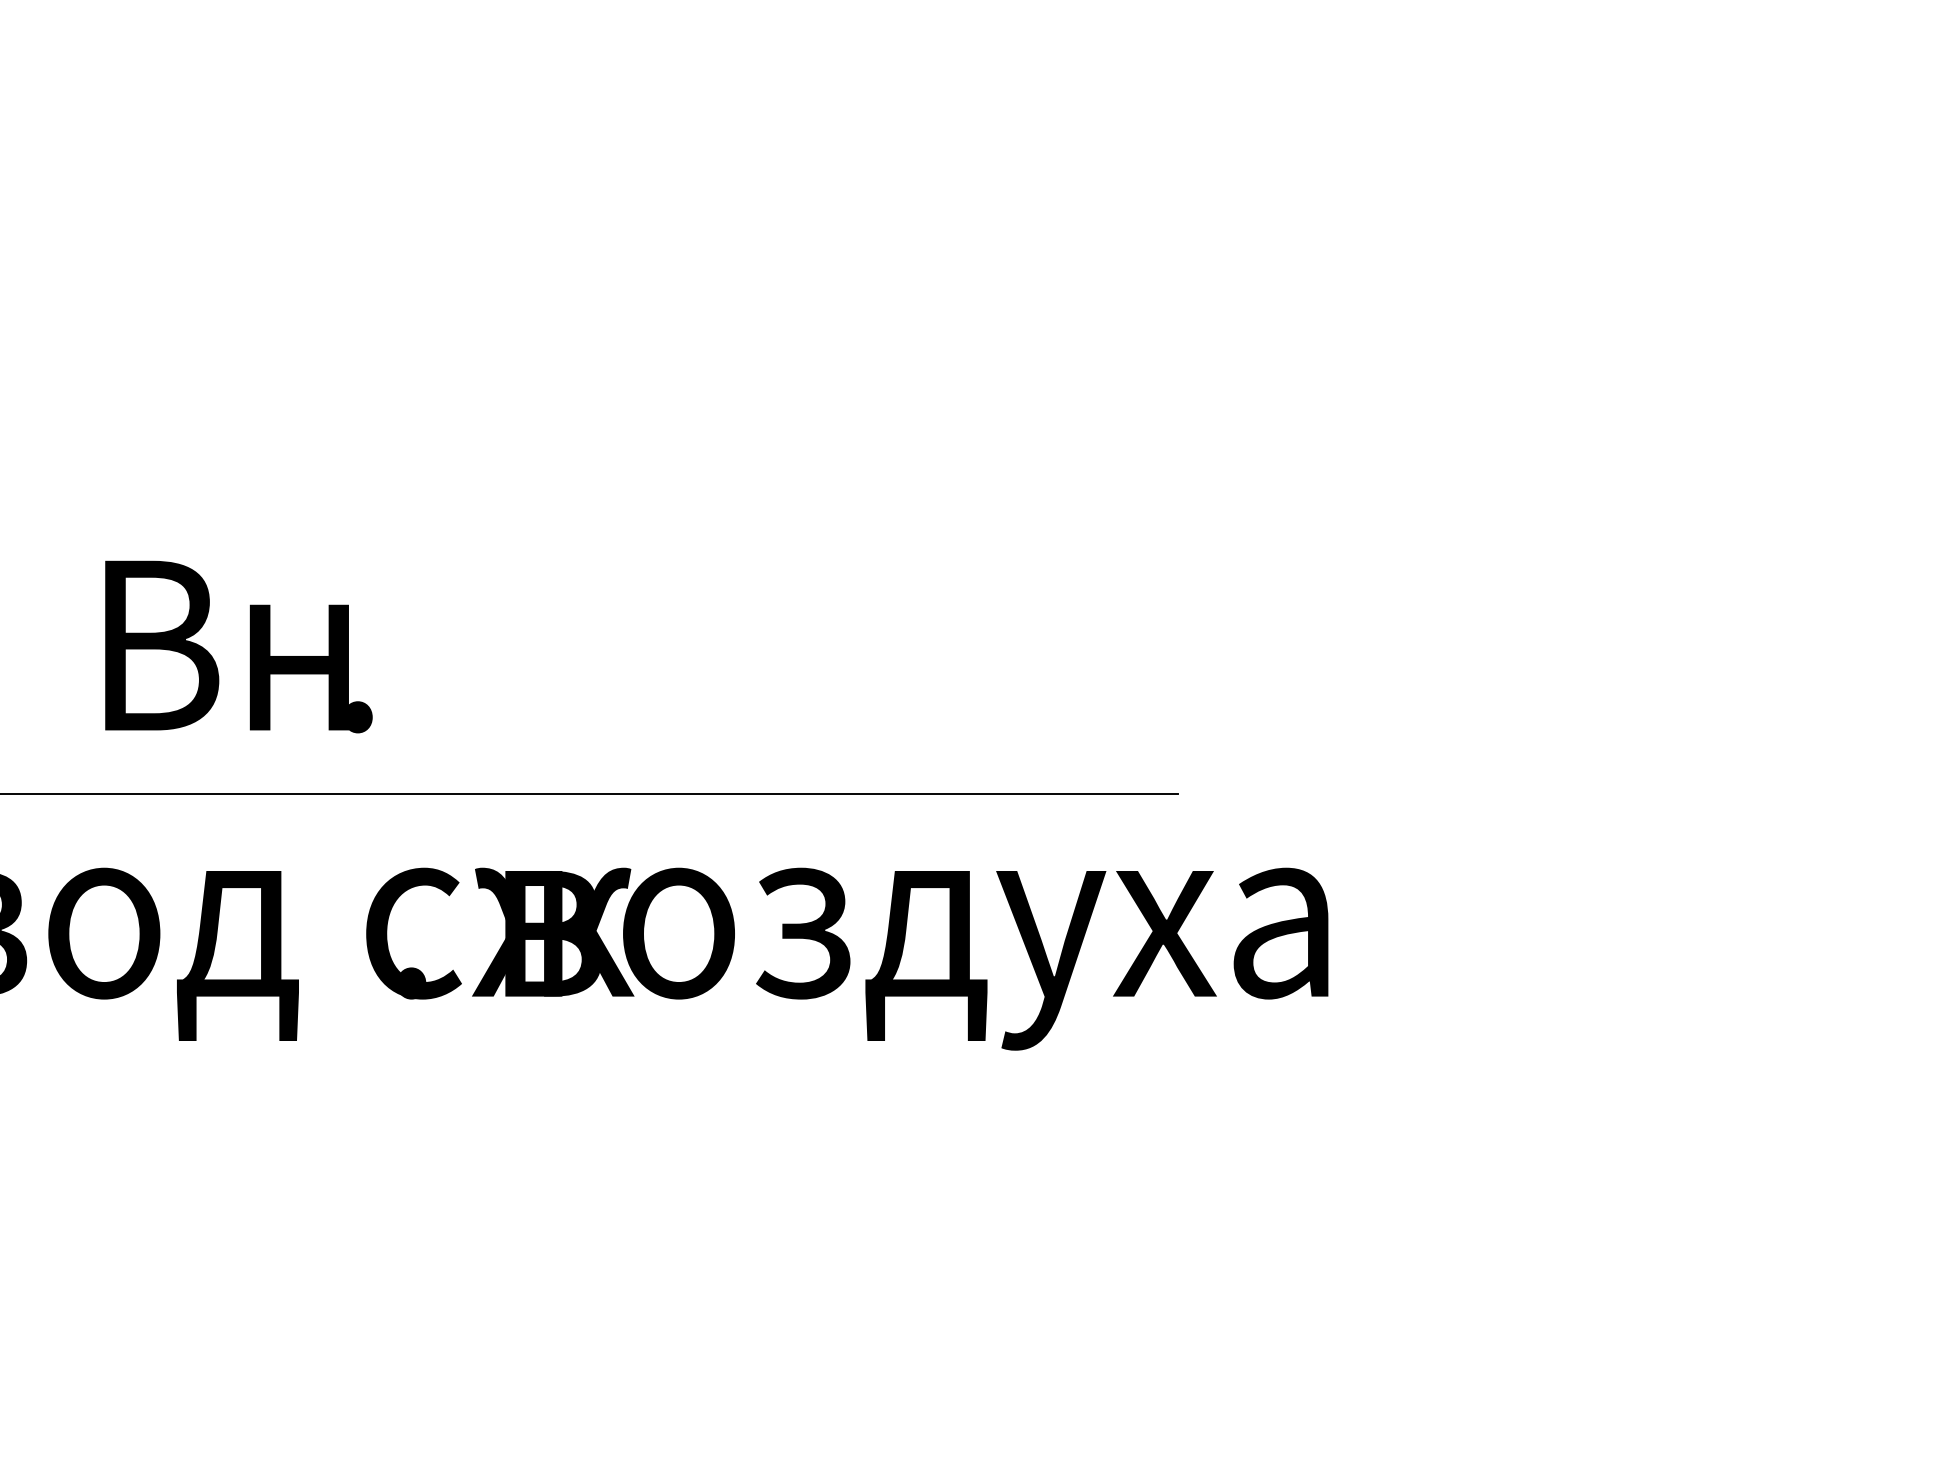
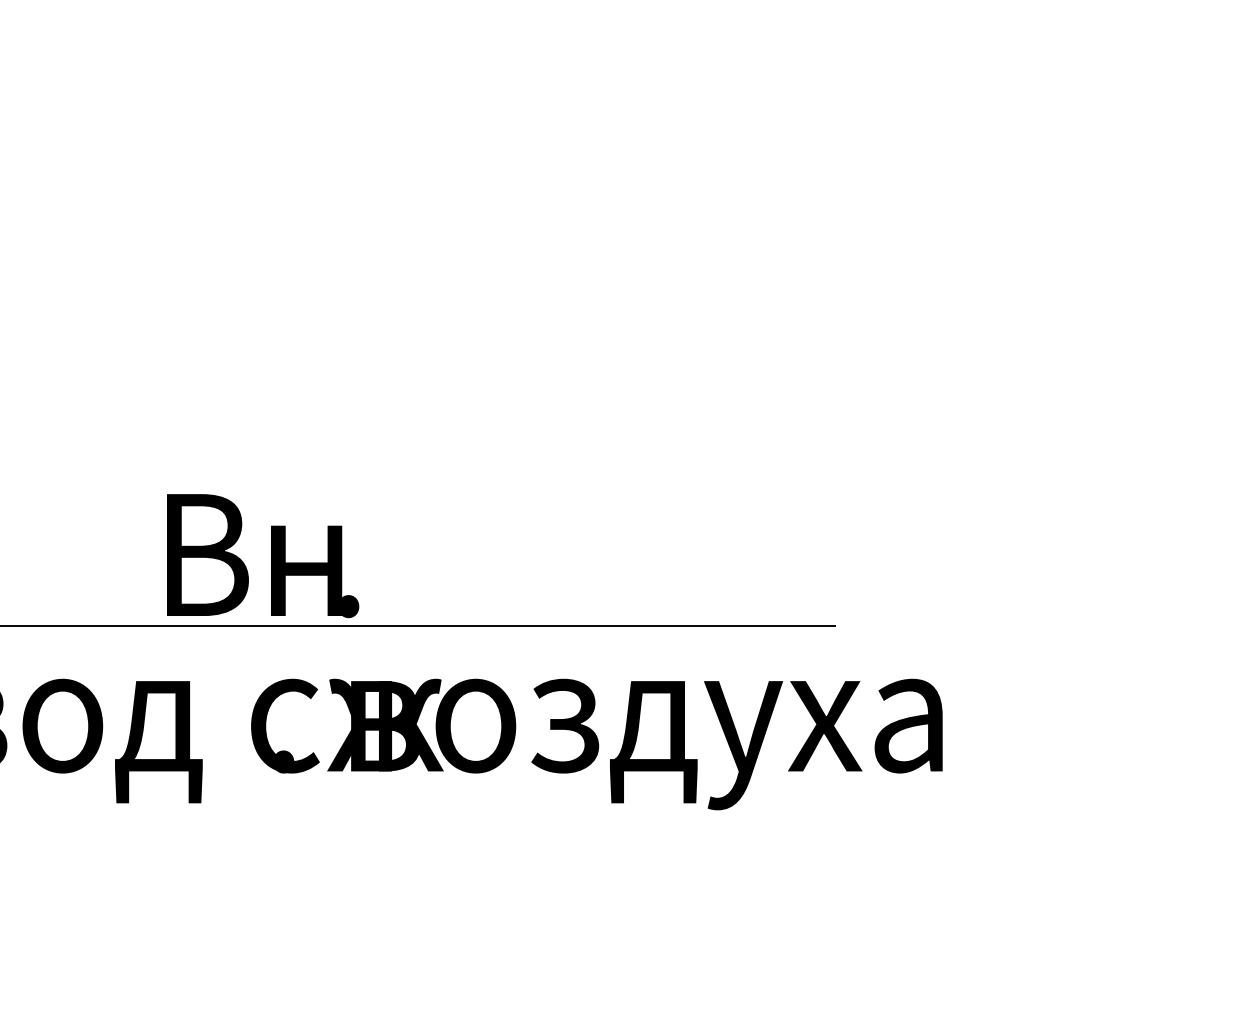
text: (238, 646) -> (262, 555), moved

